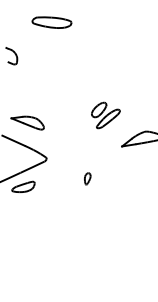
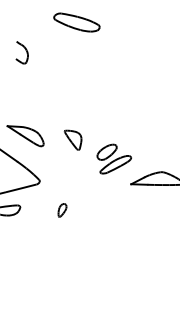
part: (105, 115) -> (113, 160), moved
part: (66, 119) -> (71, 139), added
part: (87, 178) -> (62, 209), moved

